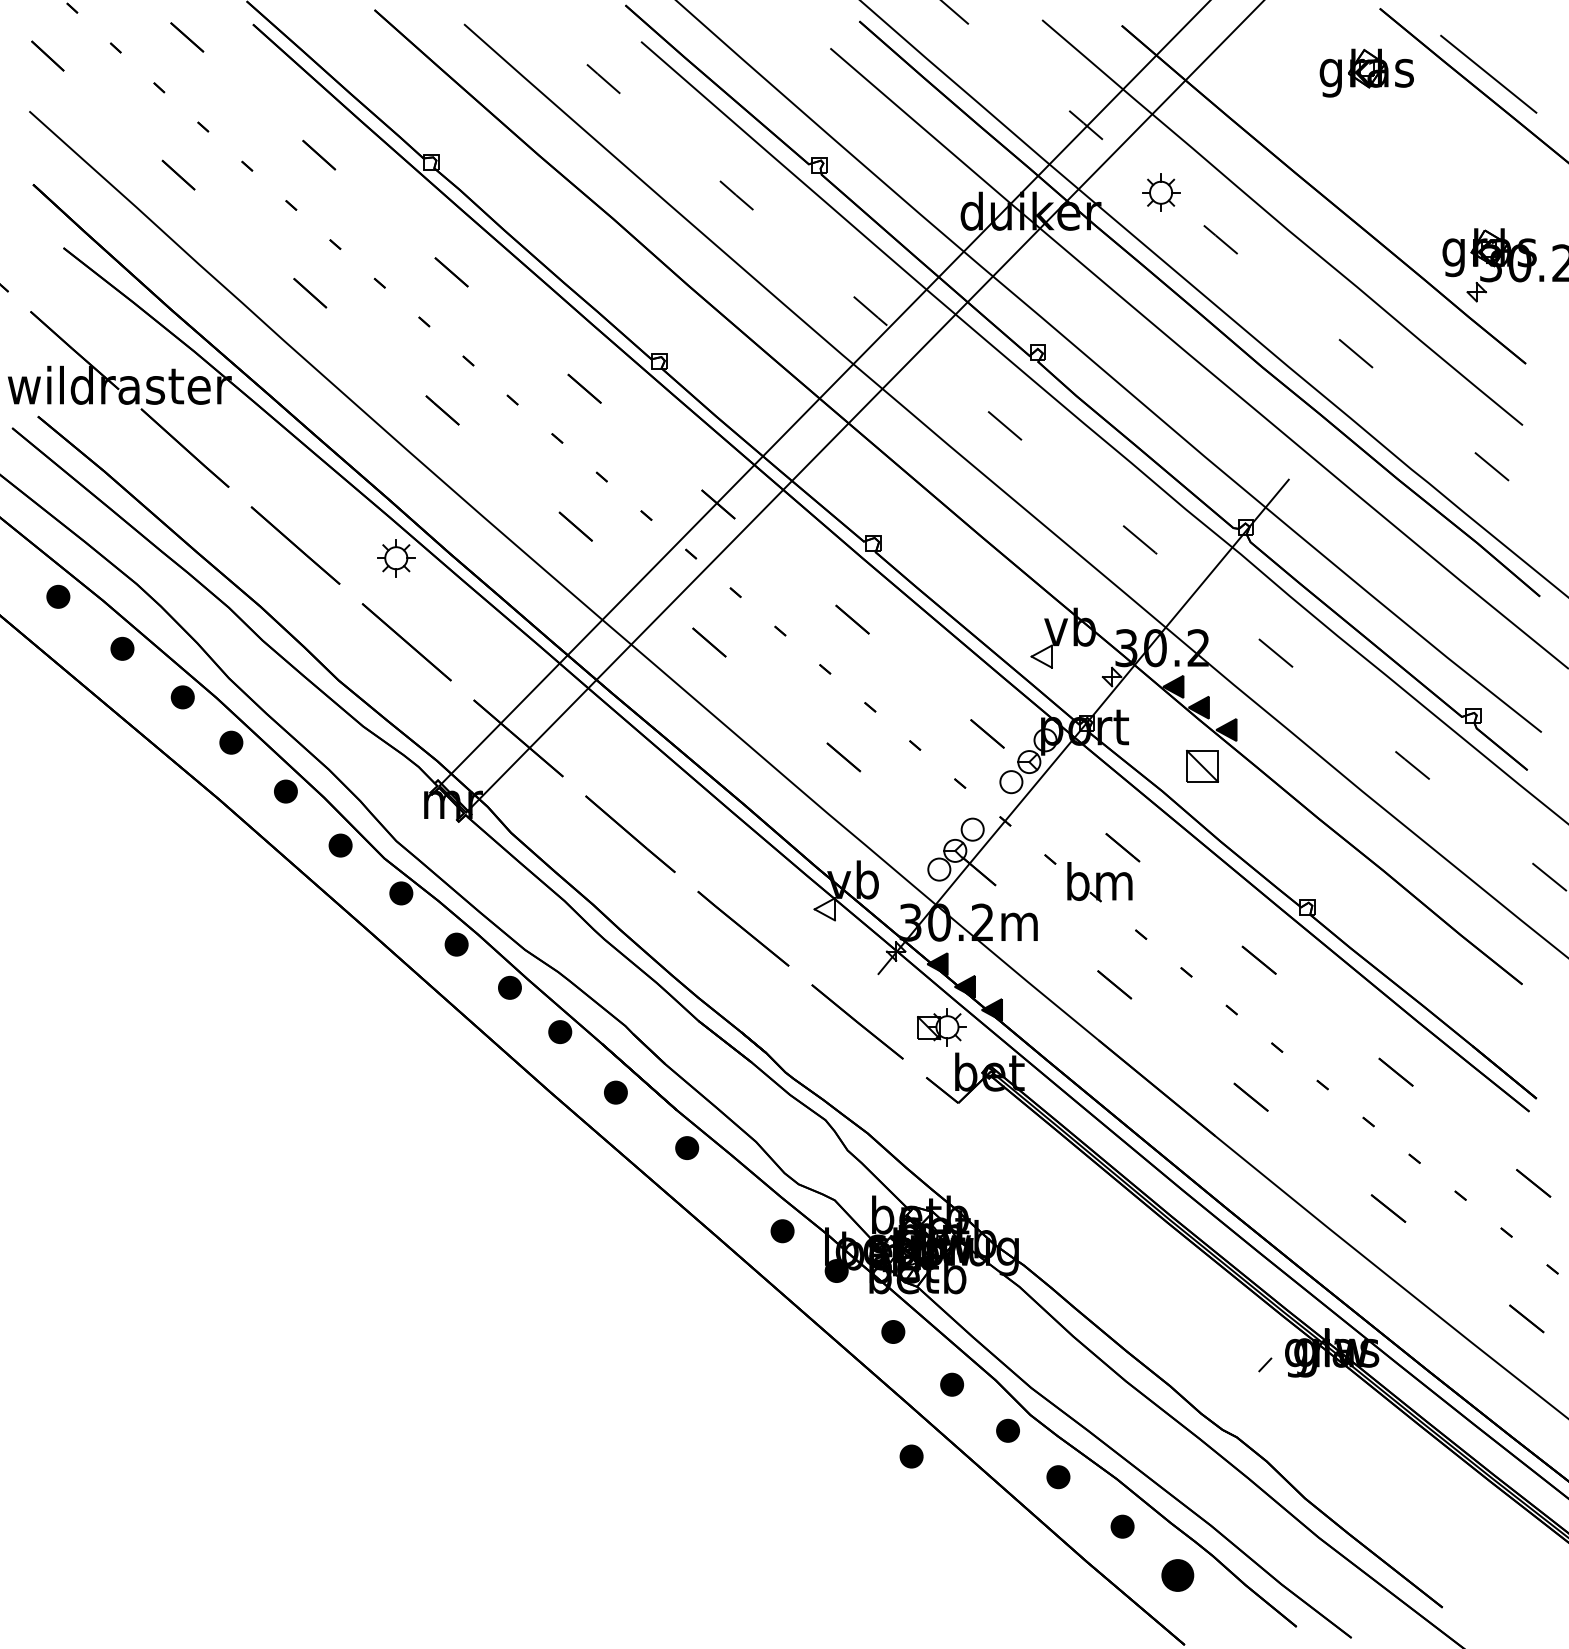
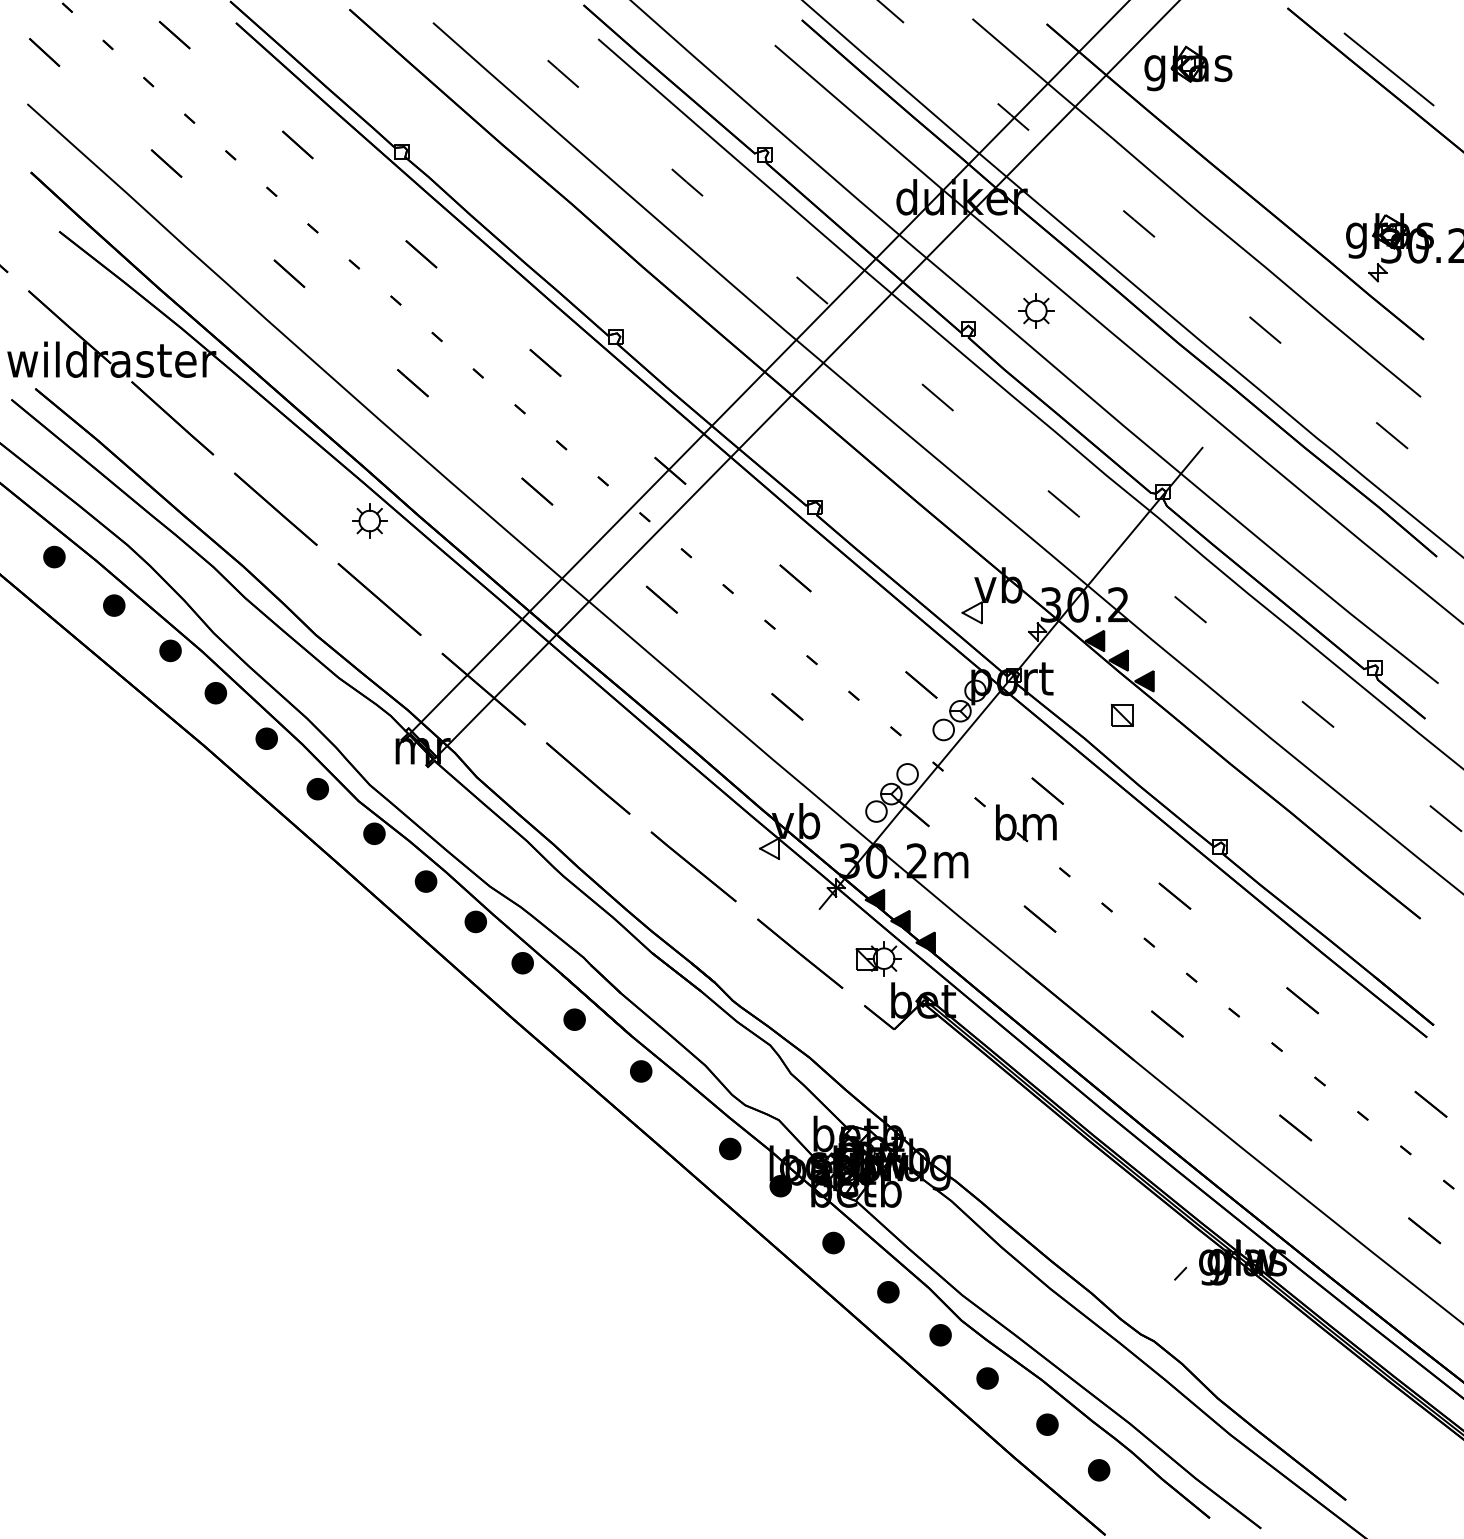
part: (1366, 73) -> (1188, 68), moved
part: (1161, 192) -> (1036, 310), moved
part: (1202, 766) -> (1122, 715), size x0.71
part: (911, 1456) -> (850, 1359), removed
part: (1178, 1575) -> (1099, 1470), size x0.71

